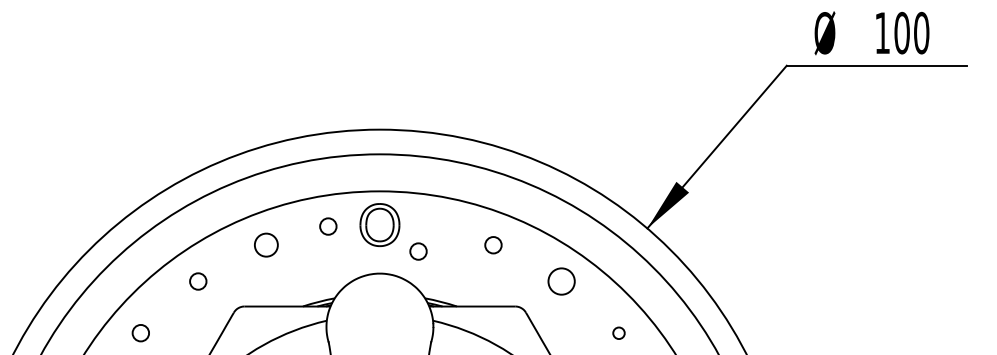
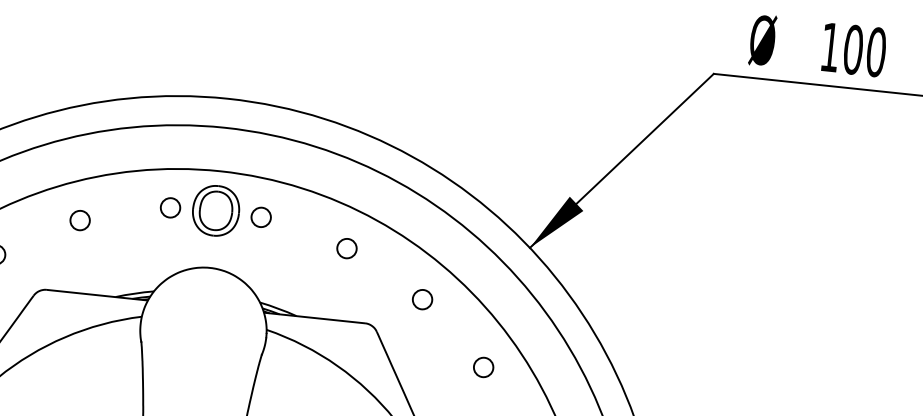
circle: (328, 226) -> (170, 207), moved
circle: (266, 245) -> (80, 220), size x0.71
circle: (418, 251) -> (261, 217), moved
circle: (561, 281) -> (422, 299), size x0.62
circle: (618, 333) -> (483, 367), size x1.43

